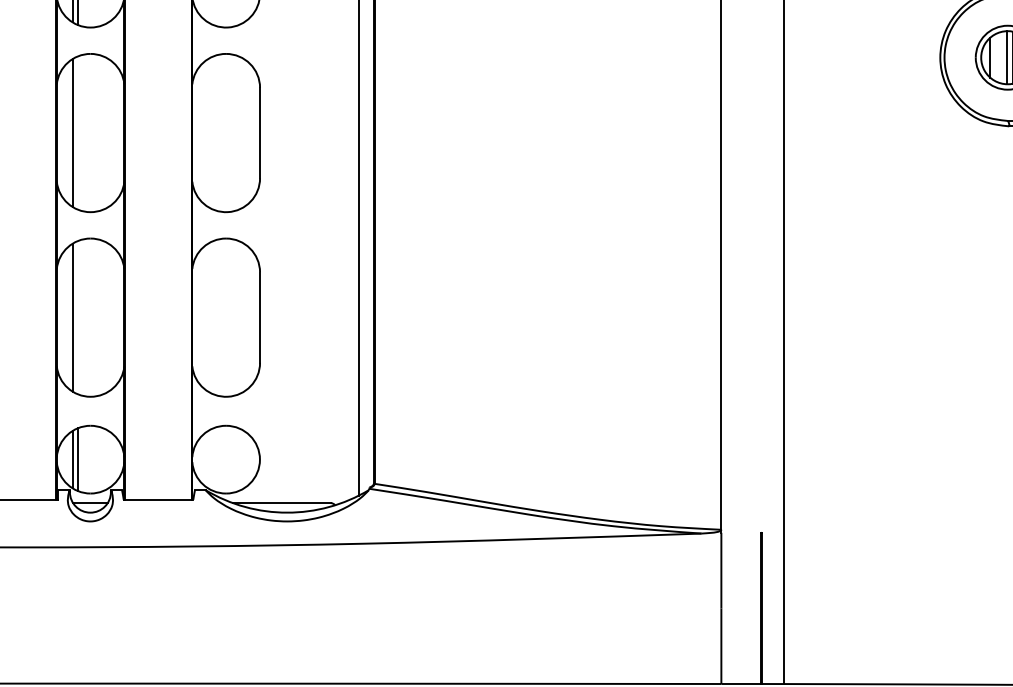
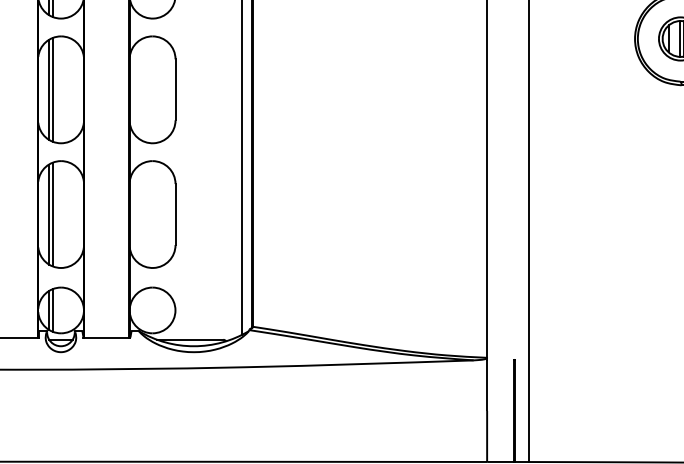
line: (77, 132) -> (52, 89), added
line: (77, 317) -> (52, 214), added

